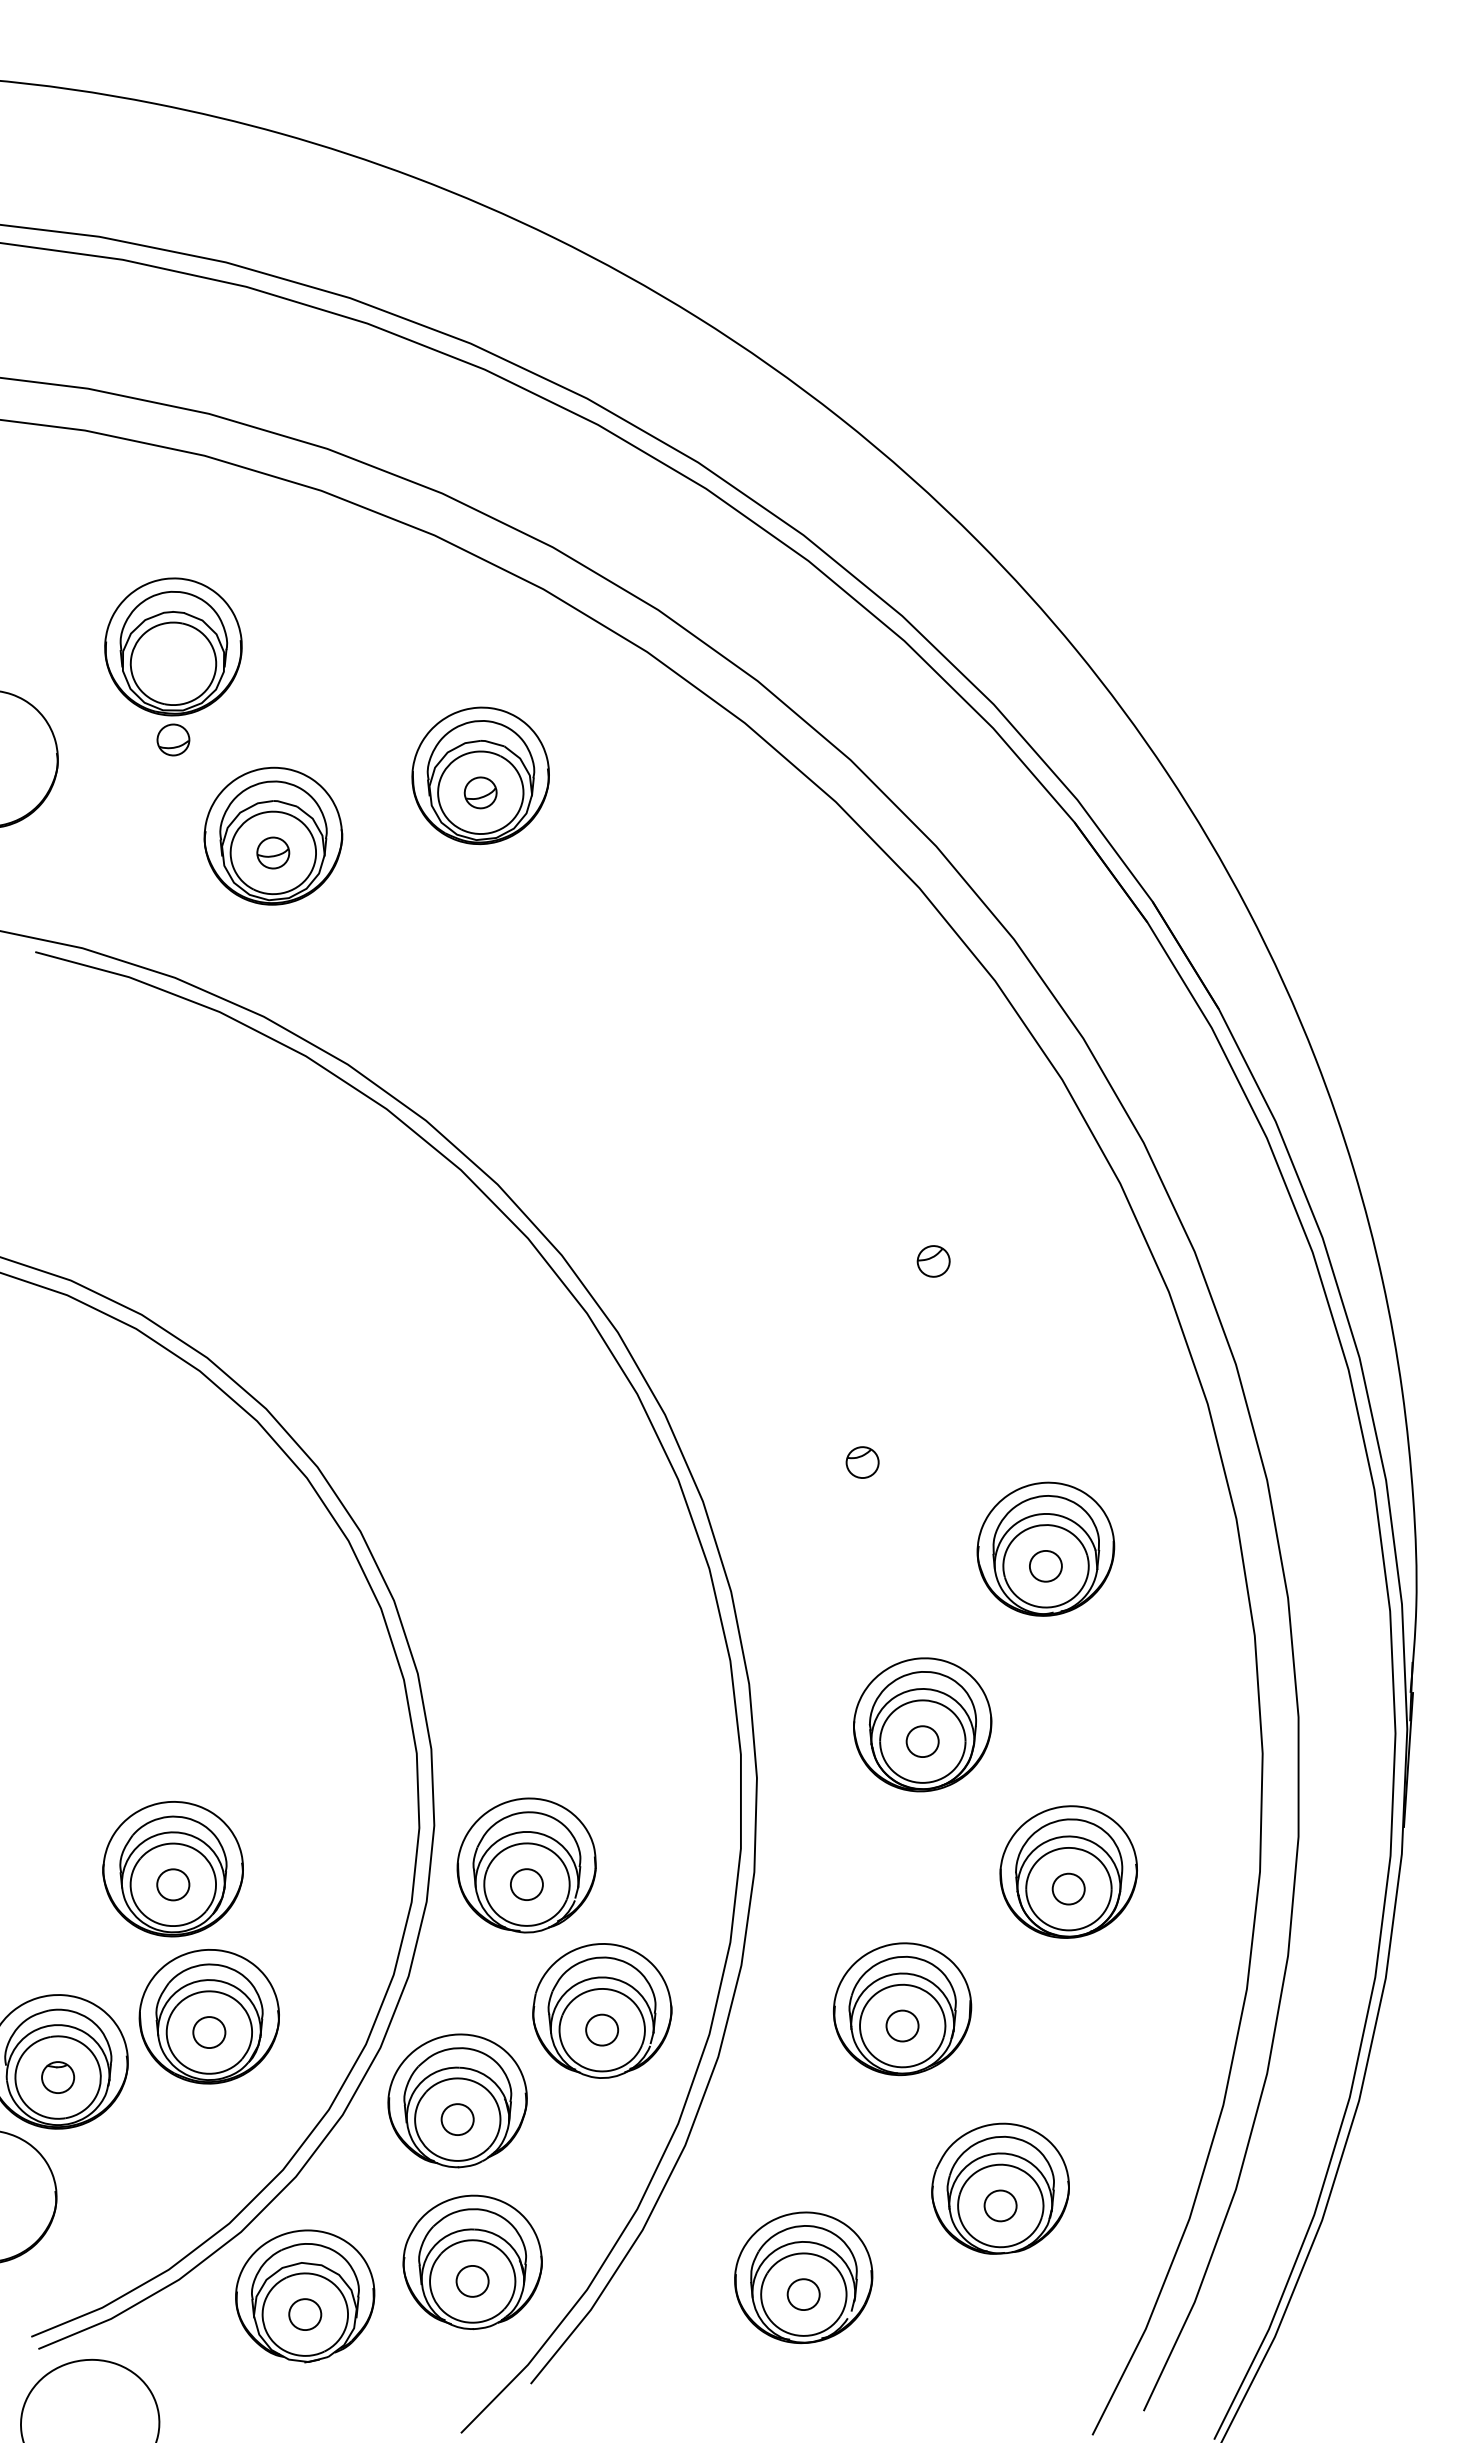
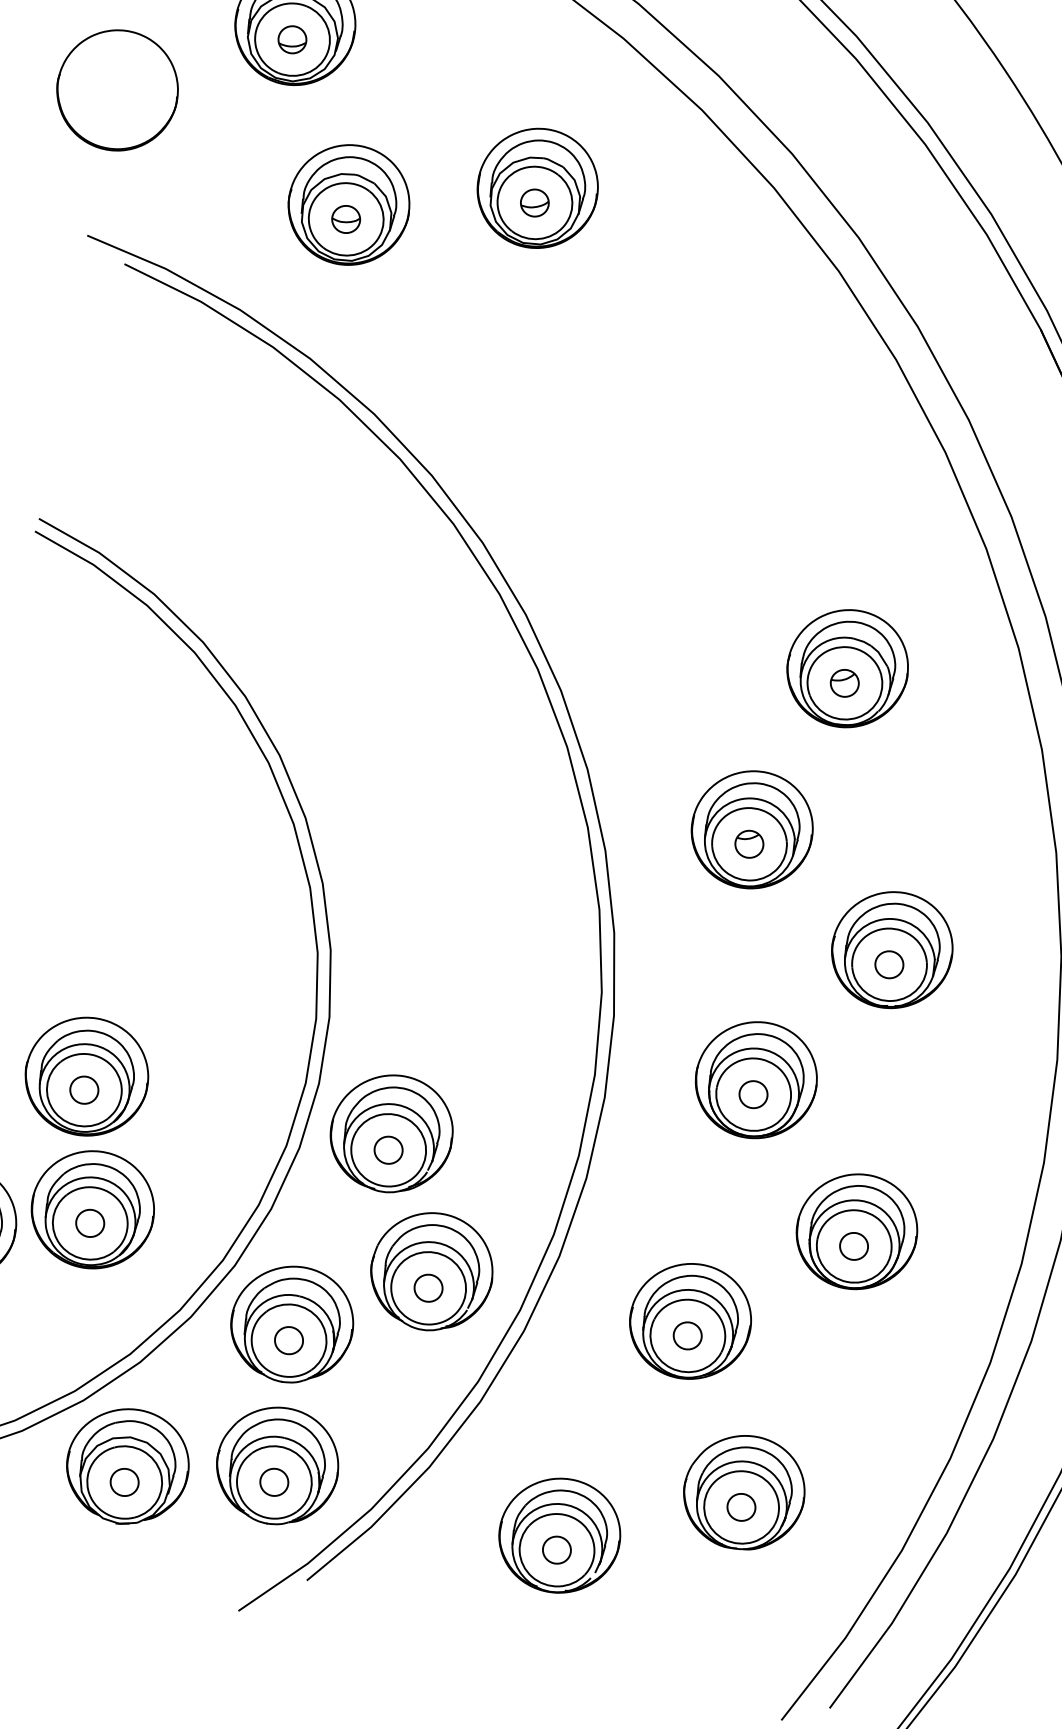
part: (173, 739) -> (292, 39), moved
part: (933, 1244) -> (847, 668), added
part: (862, 1445) -> (752, 829), added

